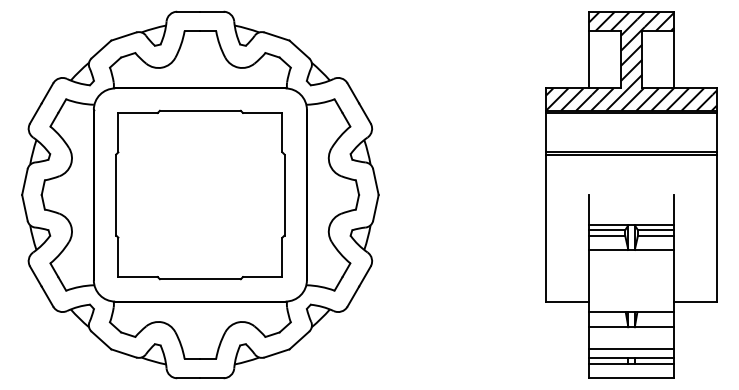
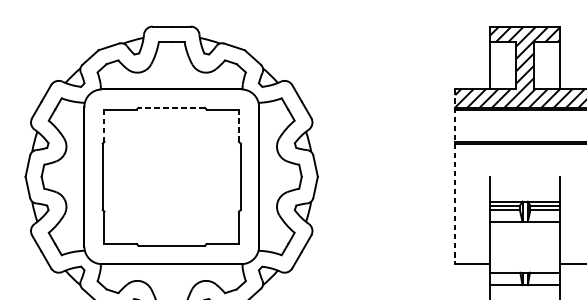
line: (199, 110) -> (170, 107), solid -> dashed
line: (118, 132) -> (104, 125), solid -> dashed
line: (282, 132) -> (239, 125), solid -> dashed
line: (546, 195) -> (455, 177), solid -> dashed

